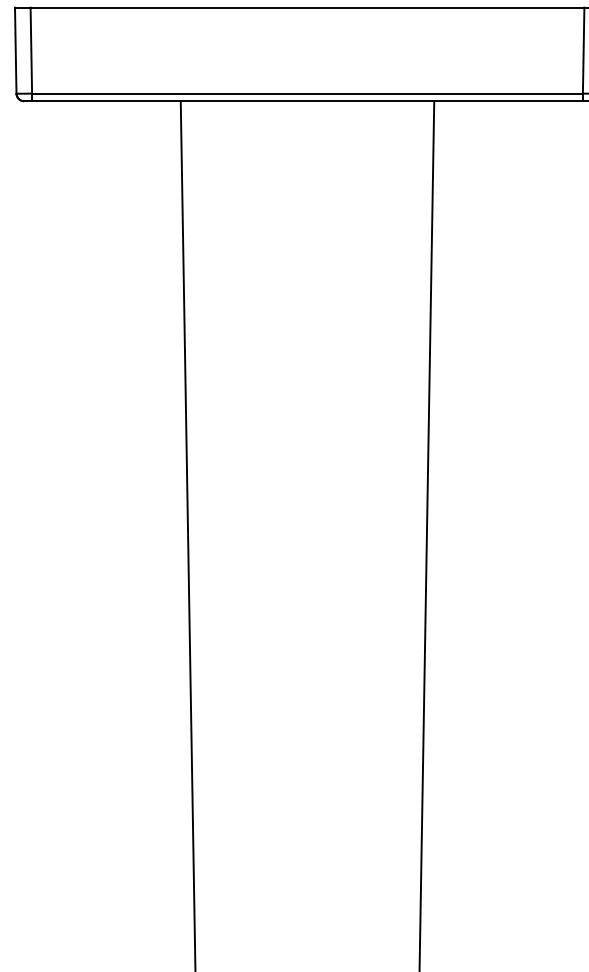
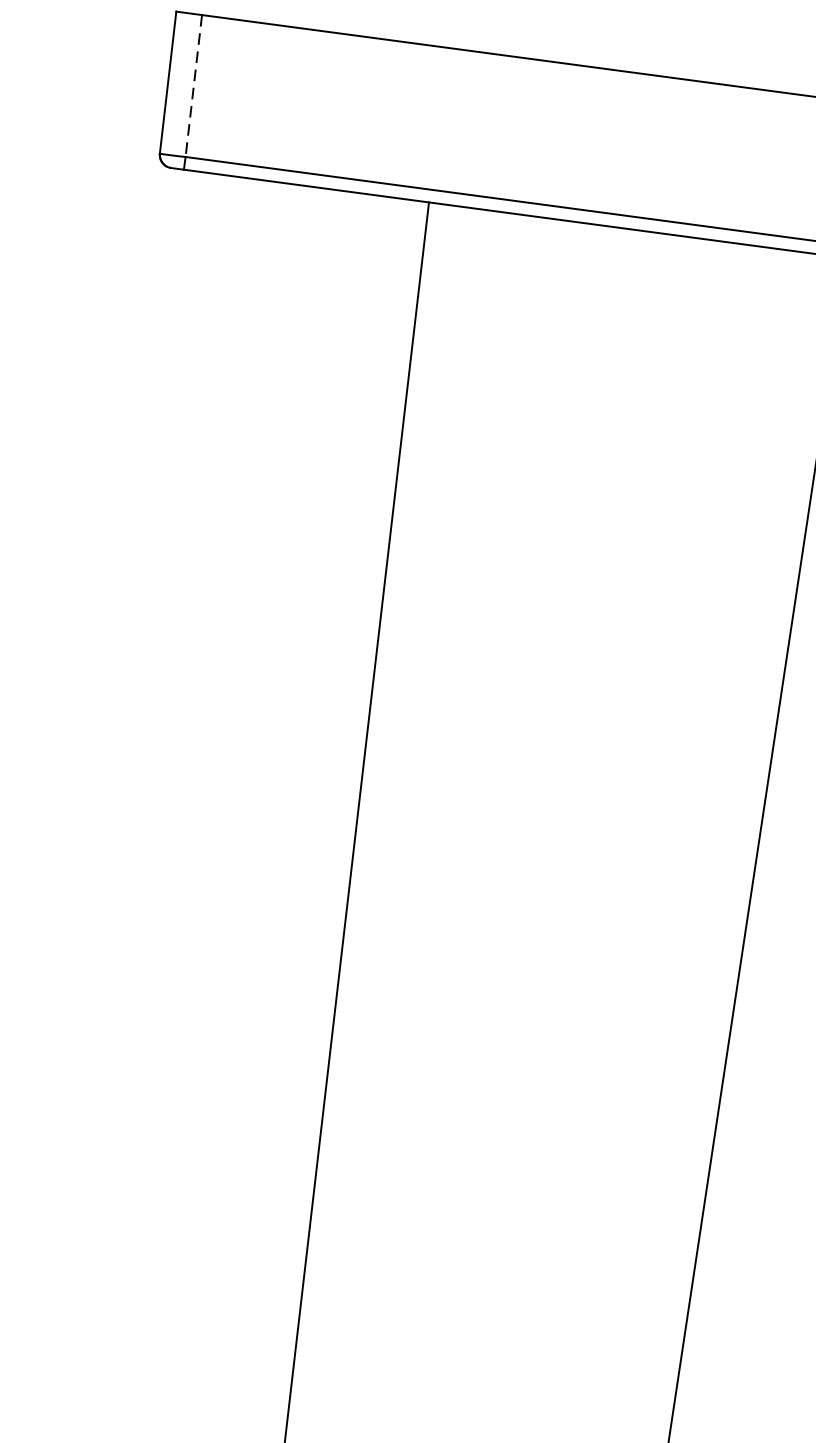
line: (31, 50) -> (194, 85), solid -> dashed

